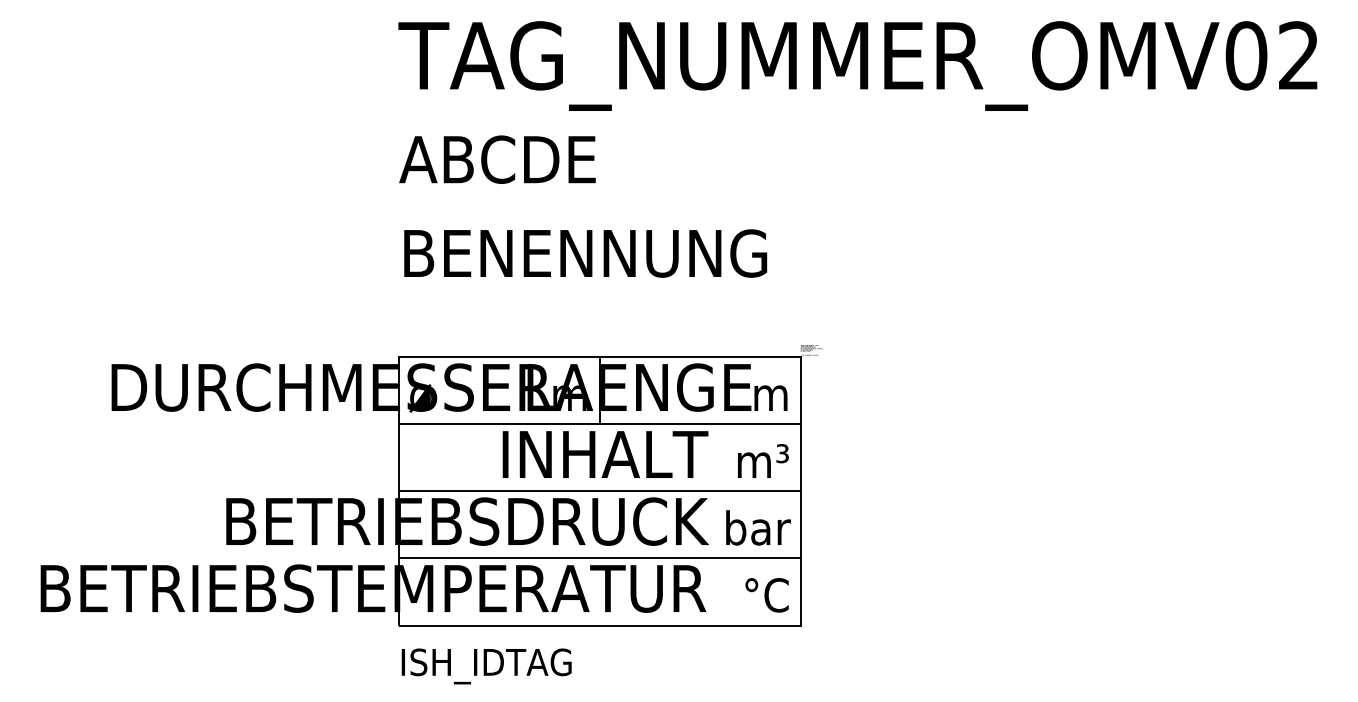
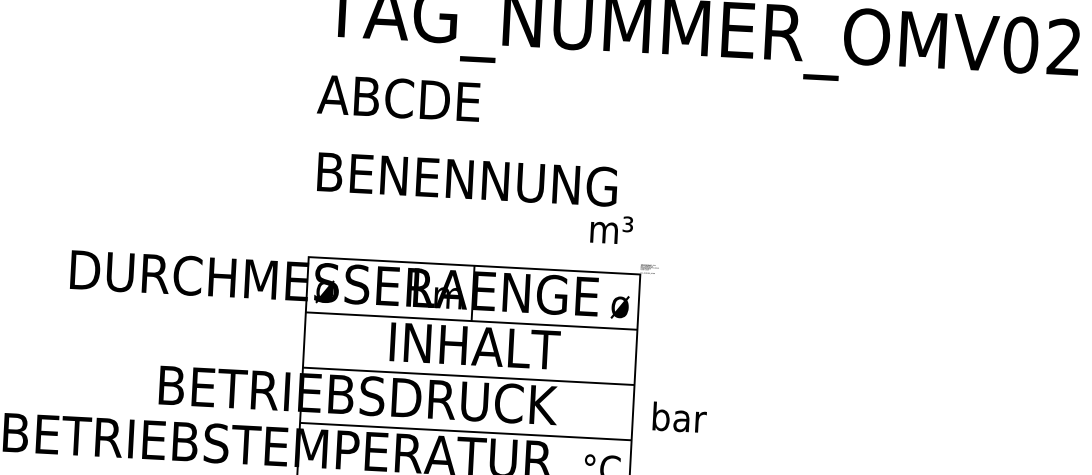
text: (771, 398) -> (614, 307), m -> ø
text: (763, 460) -> (611, 229), moved
text: (758, 527) -> (679, 417), moved

